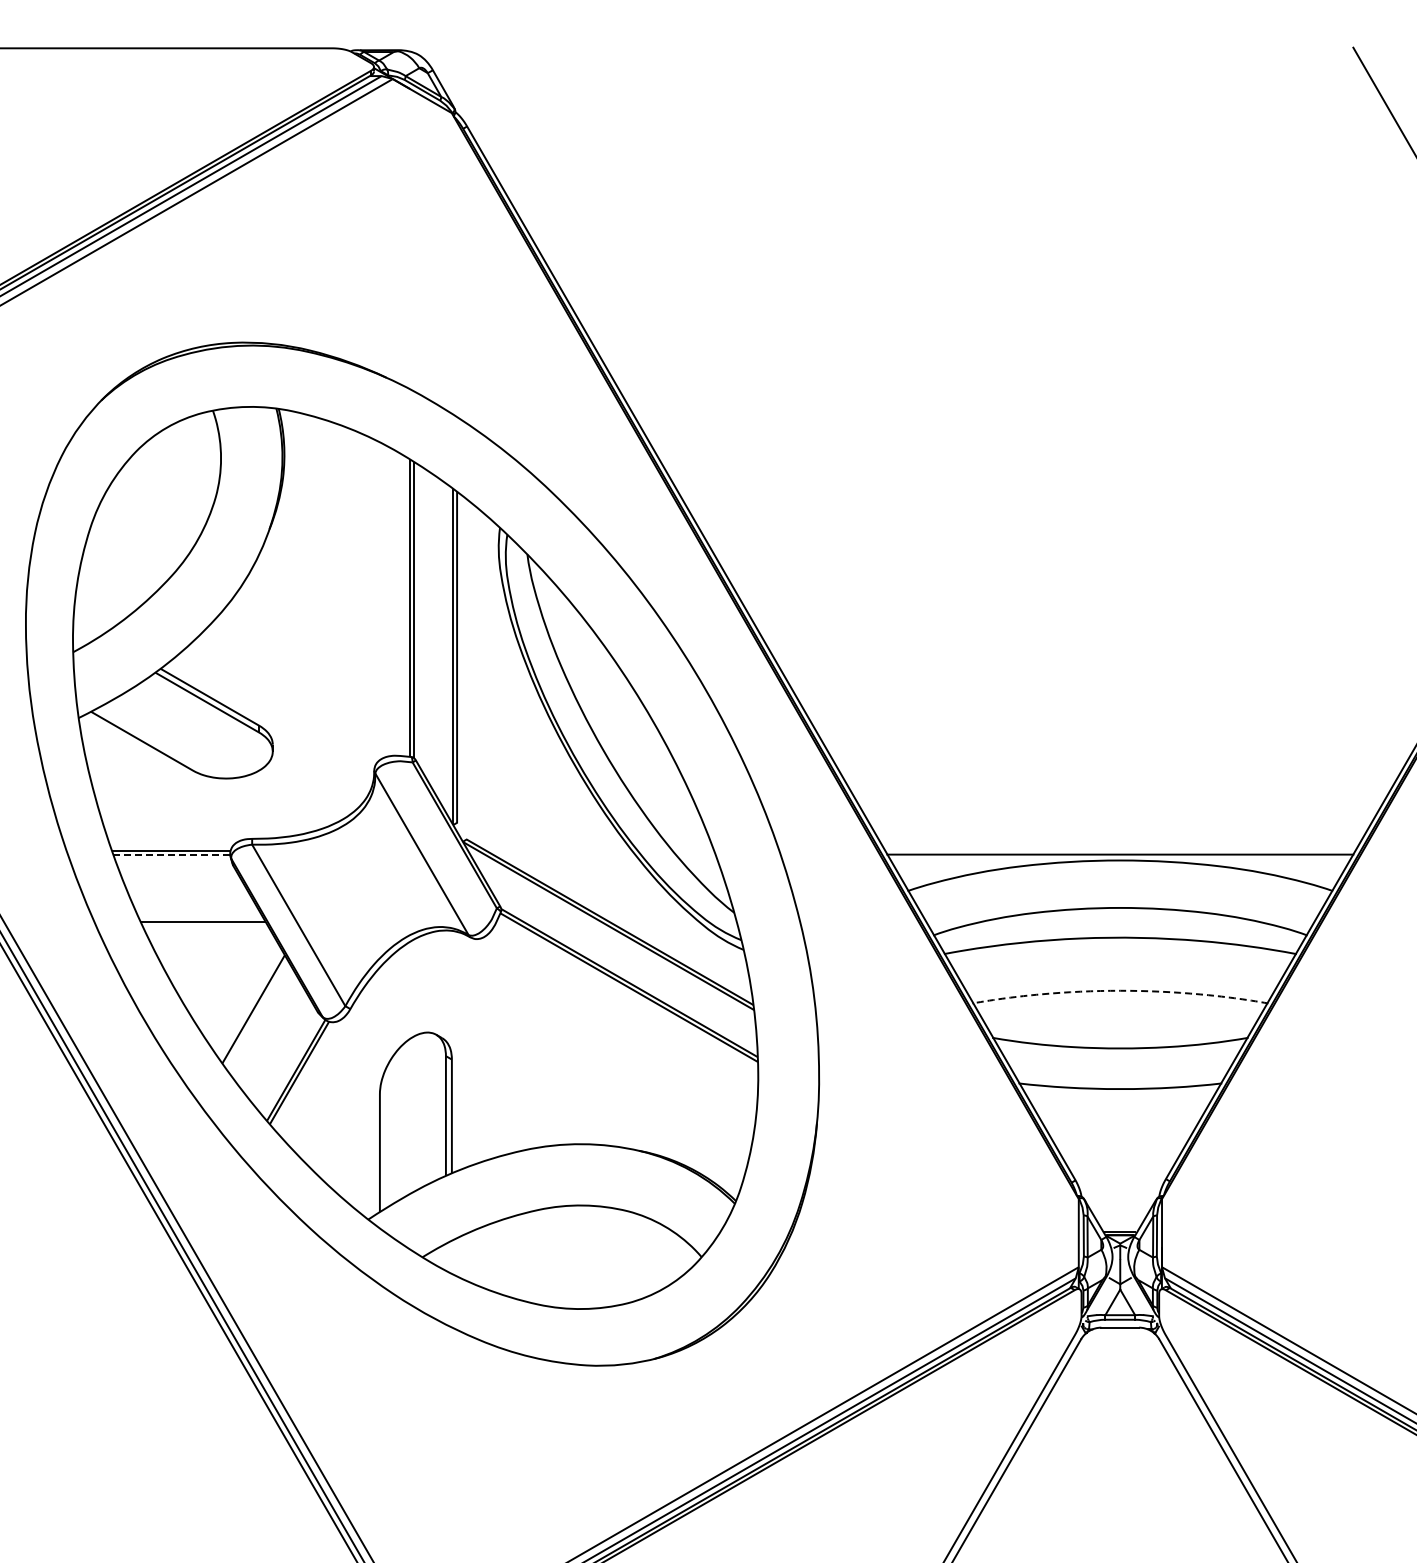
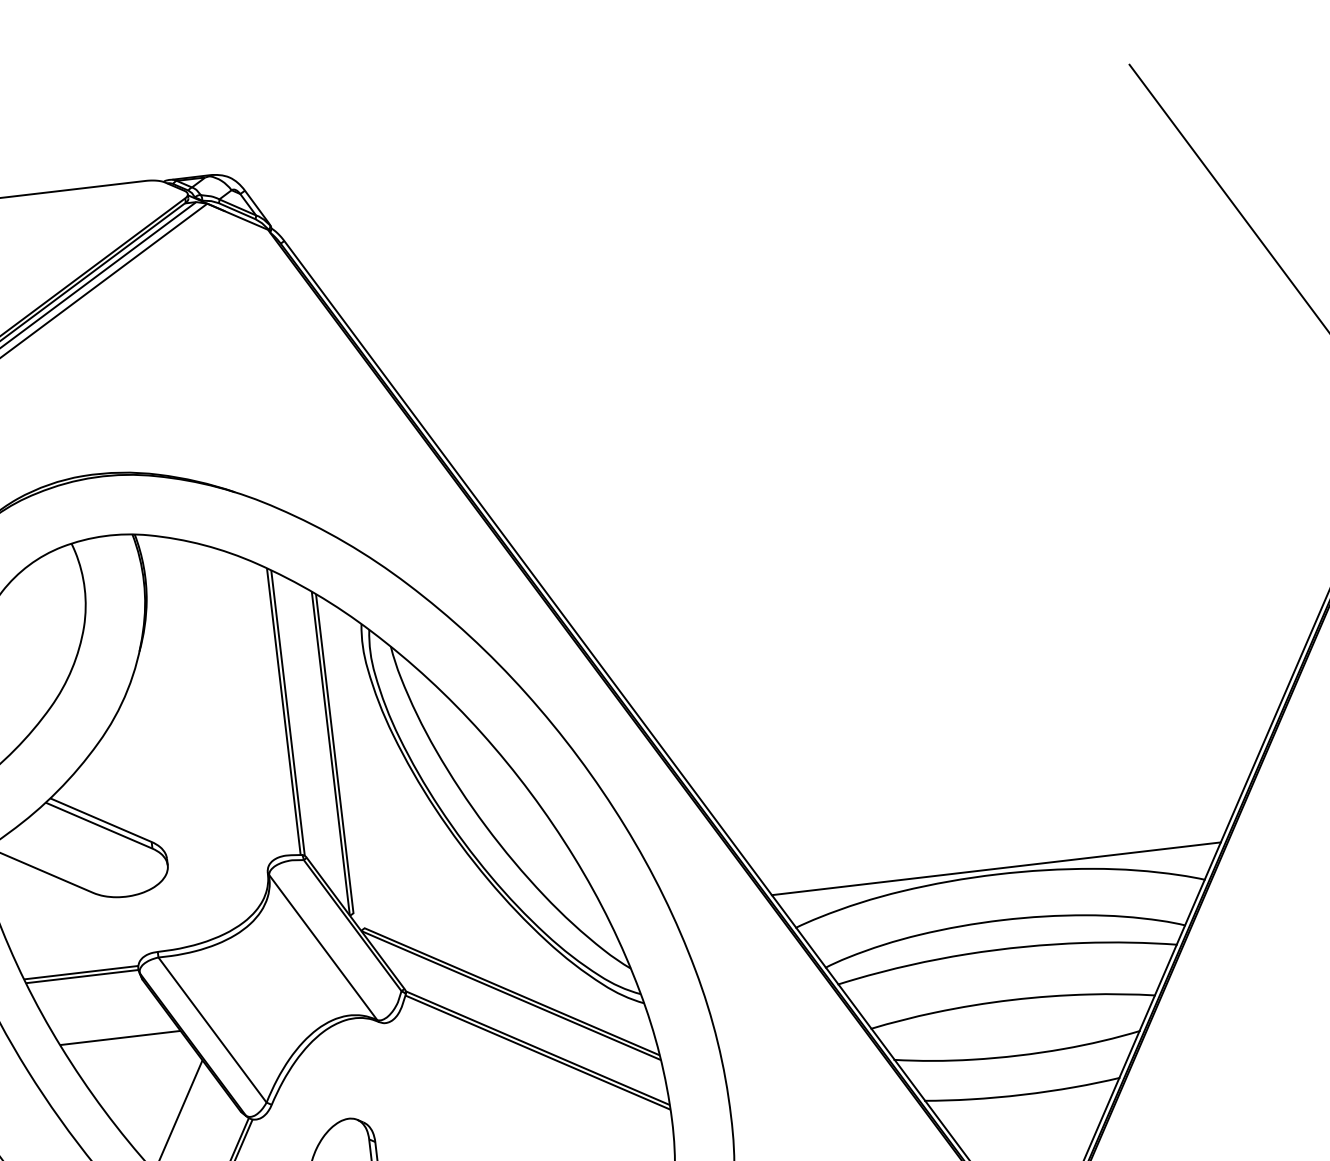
line: (172, 855) -> (82, 976), dashed -> solid
line: (1120, 990) -> (1011, 999), dashed -> solid

